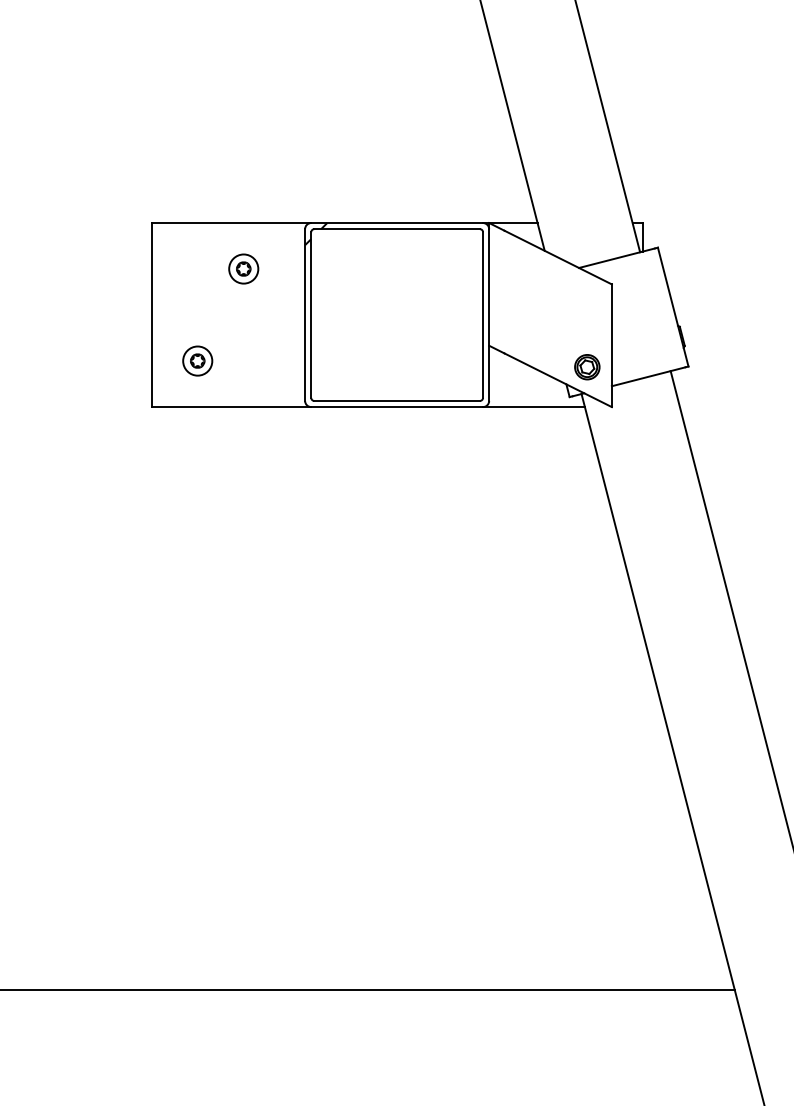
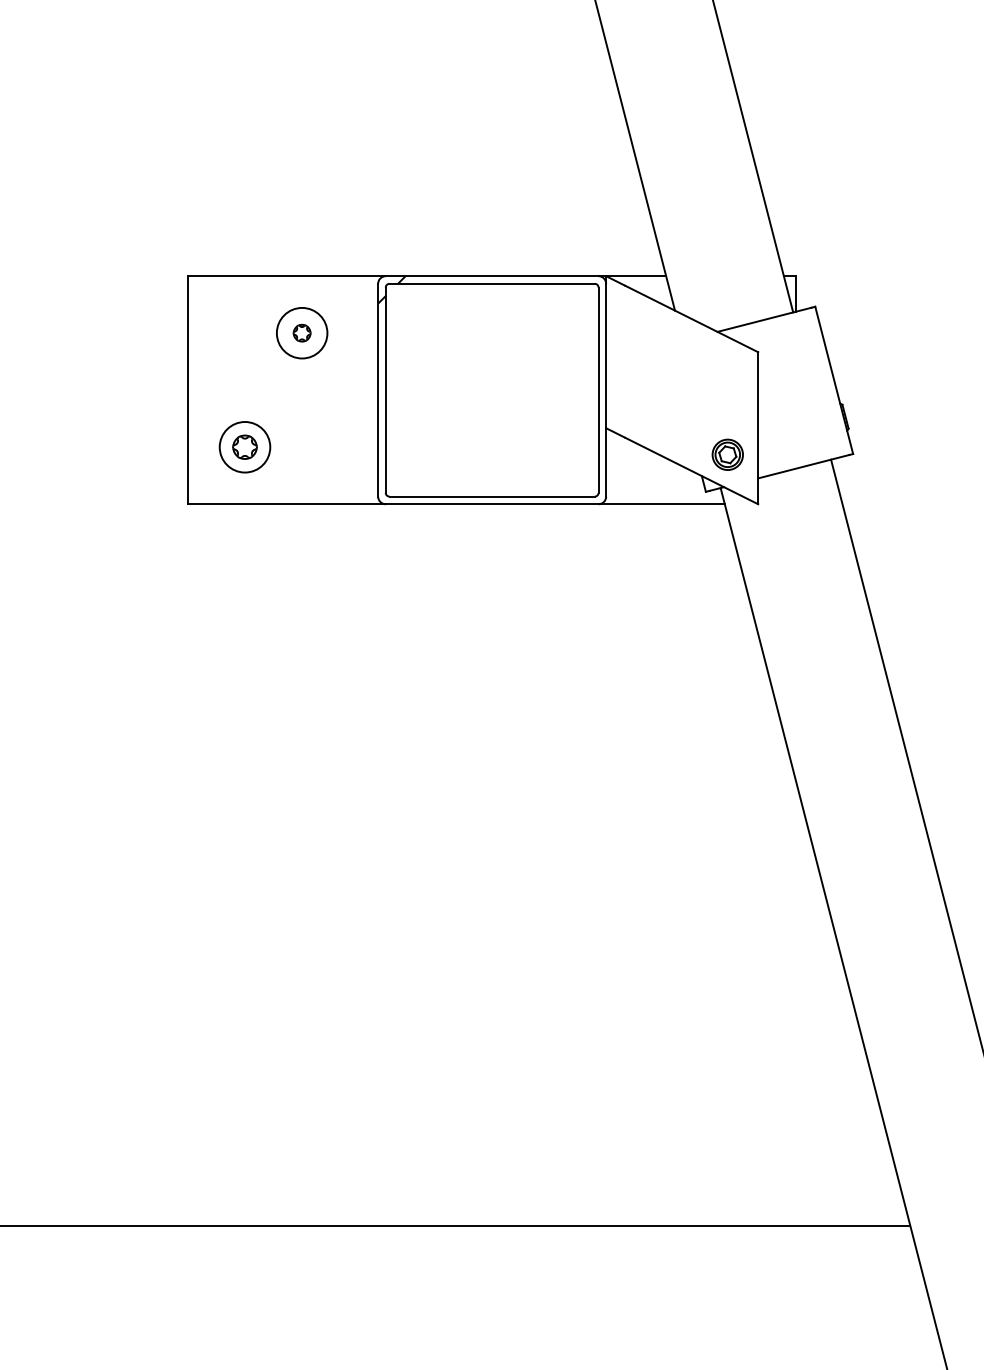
circle: (243, 268) -> (301, 332), size x1.4
part: (197, 360) -> (244, 446), size x1.4

